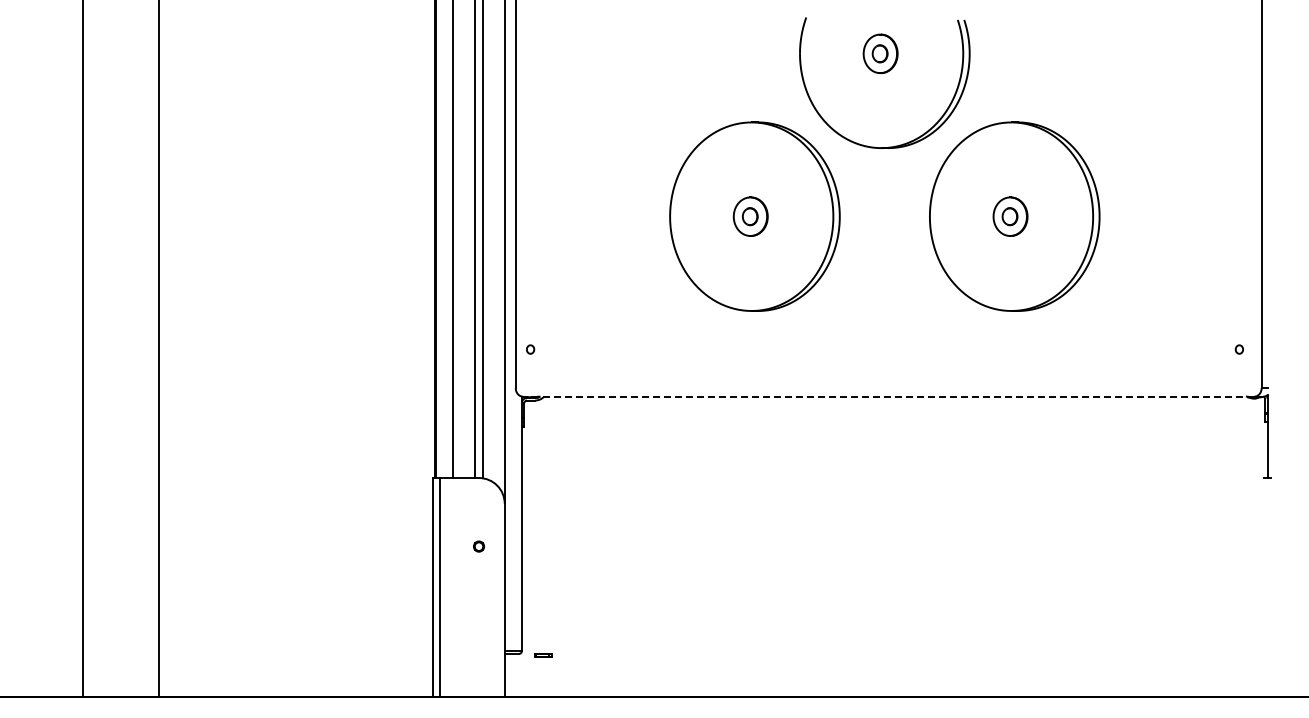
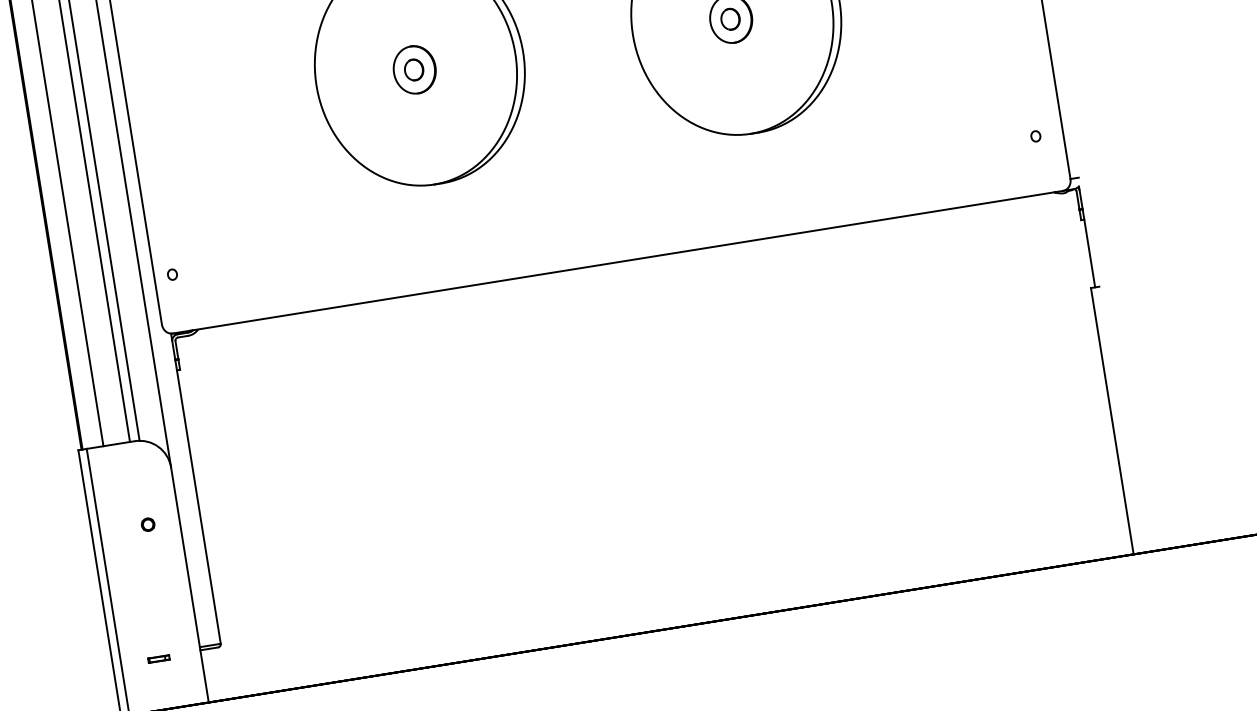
line: (888, 396) -> (617, 262), dashed -> solid
line: (1264, 587) -> (1112, 421), added
part: (543, 655) -> (159, 659), moved

